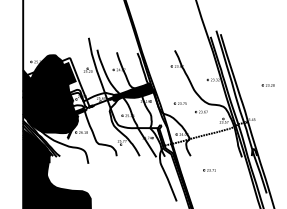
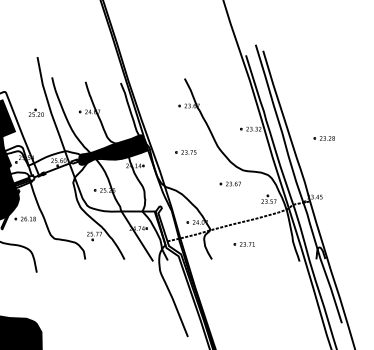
line: (267, 84) -> (322, 136), moved
line: (179, 103) -> (184, 152), moved
line: (209, 169) -> (244, 242), moved

